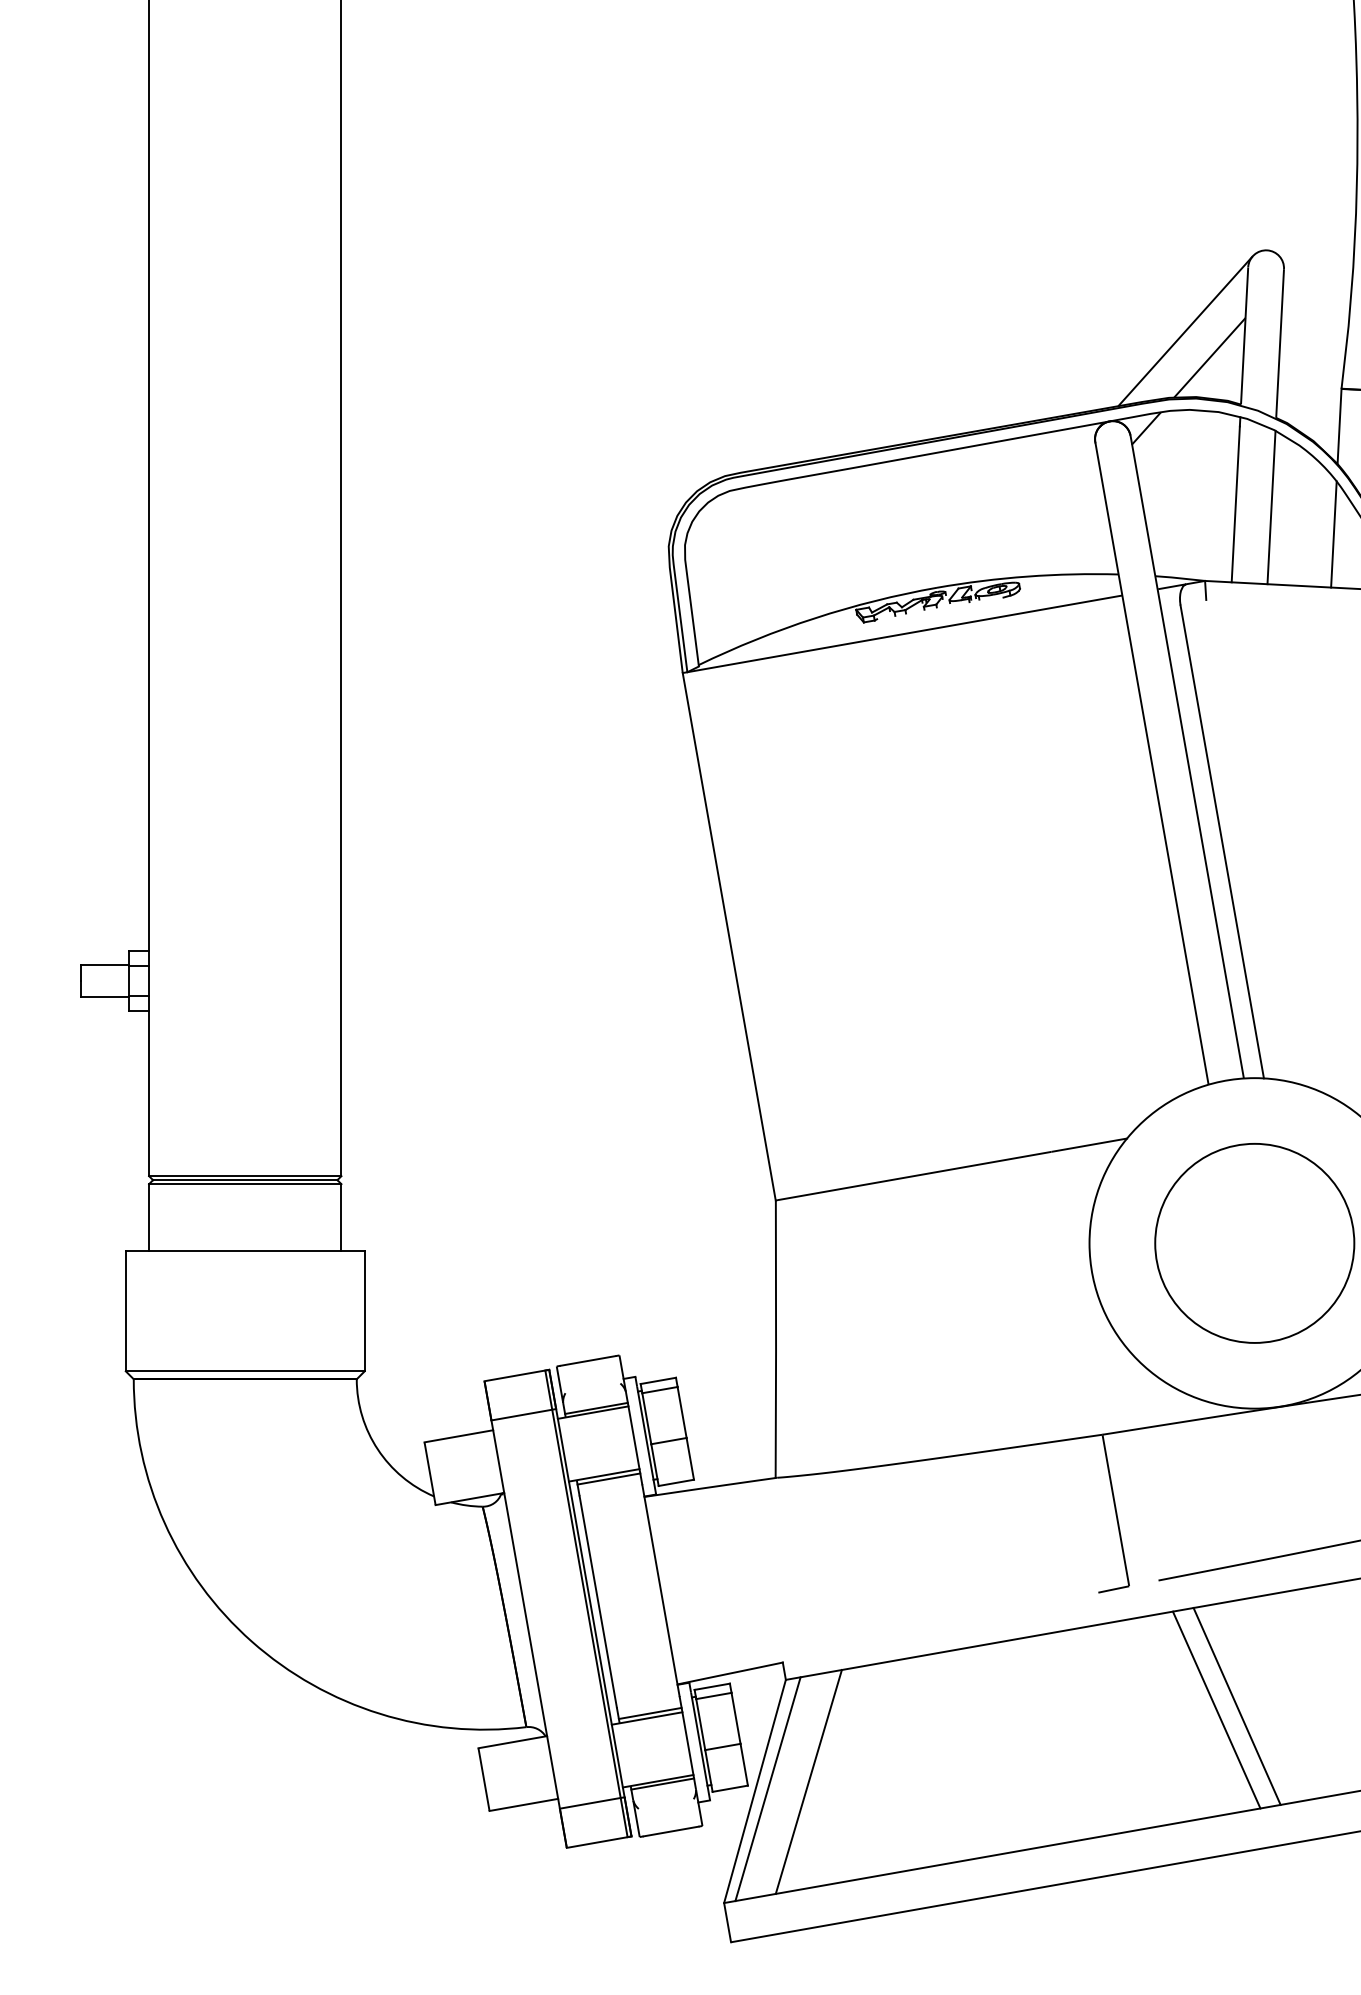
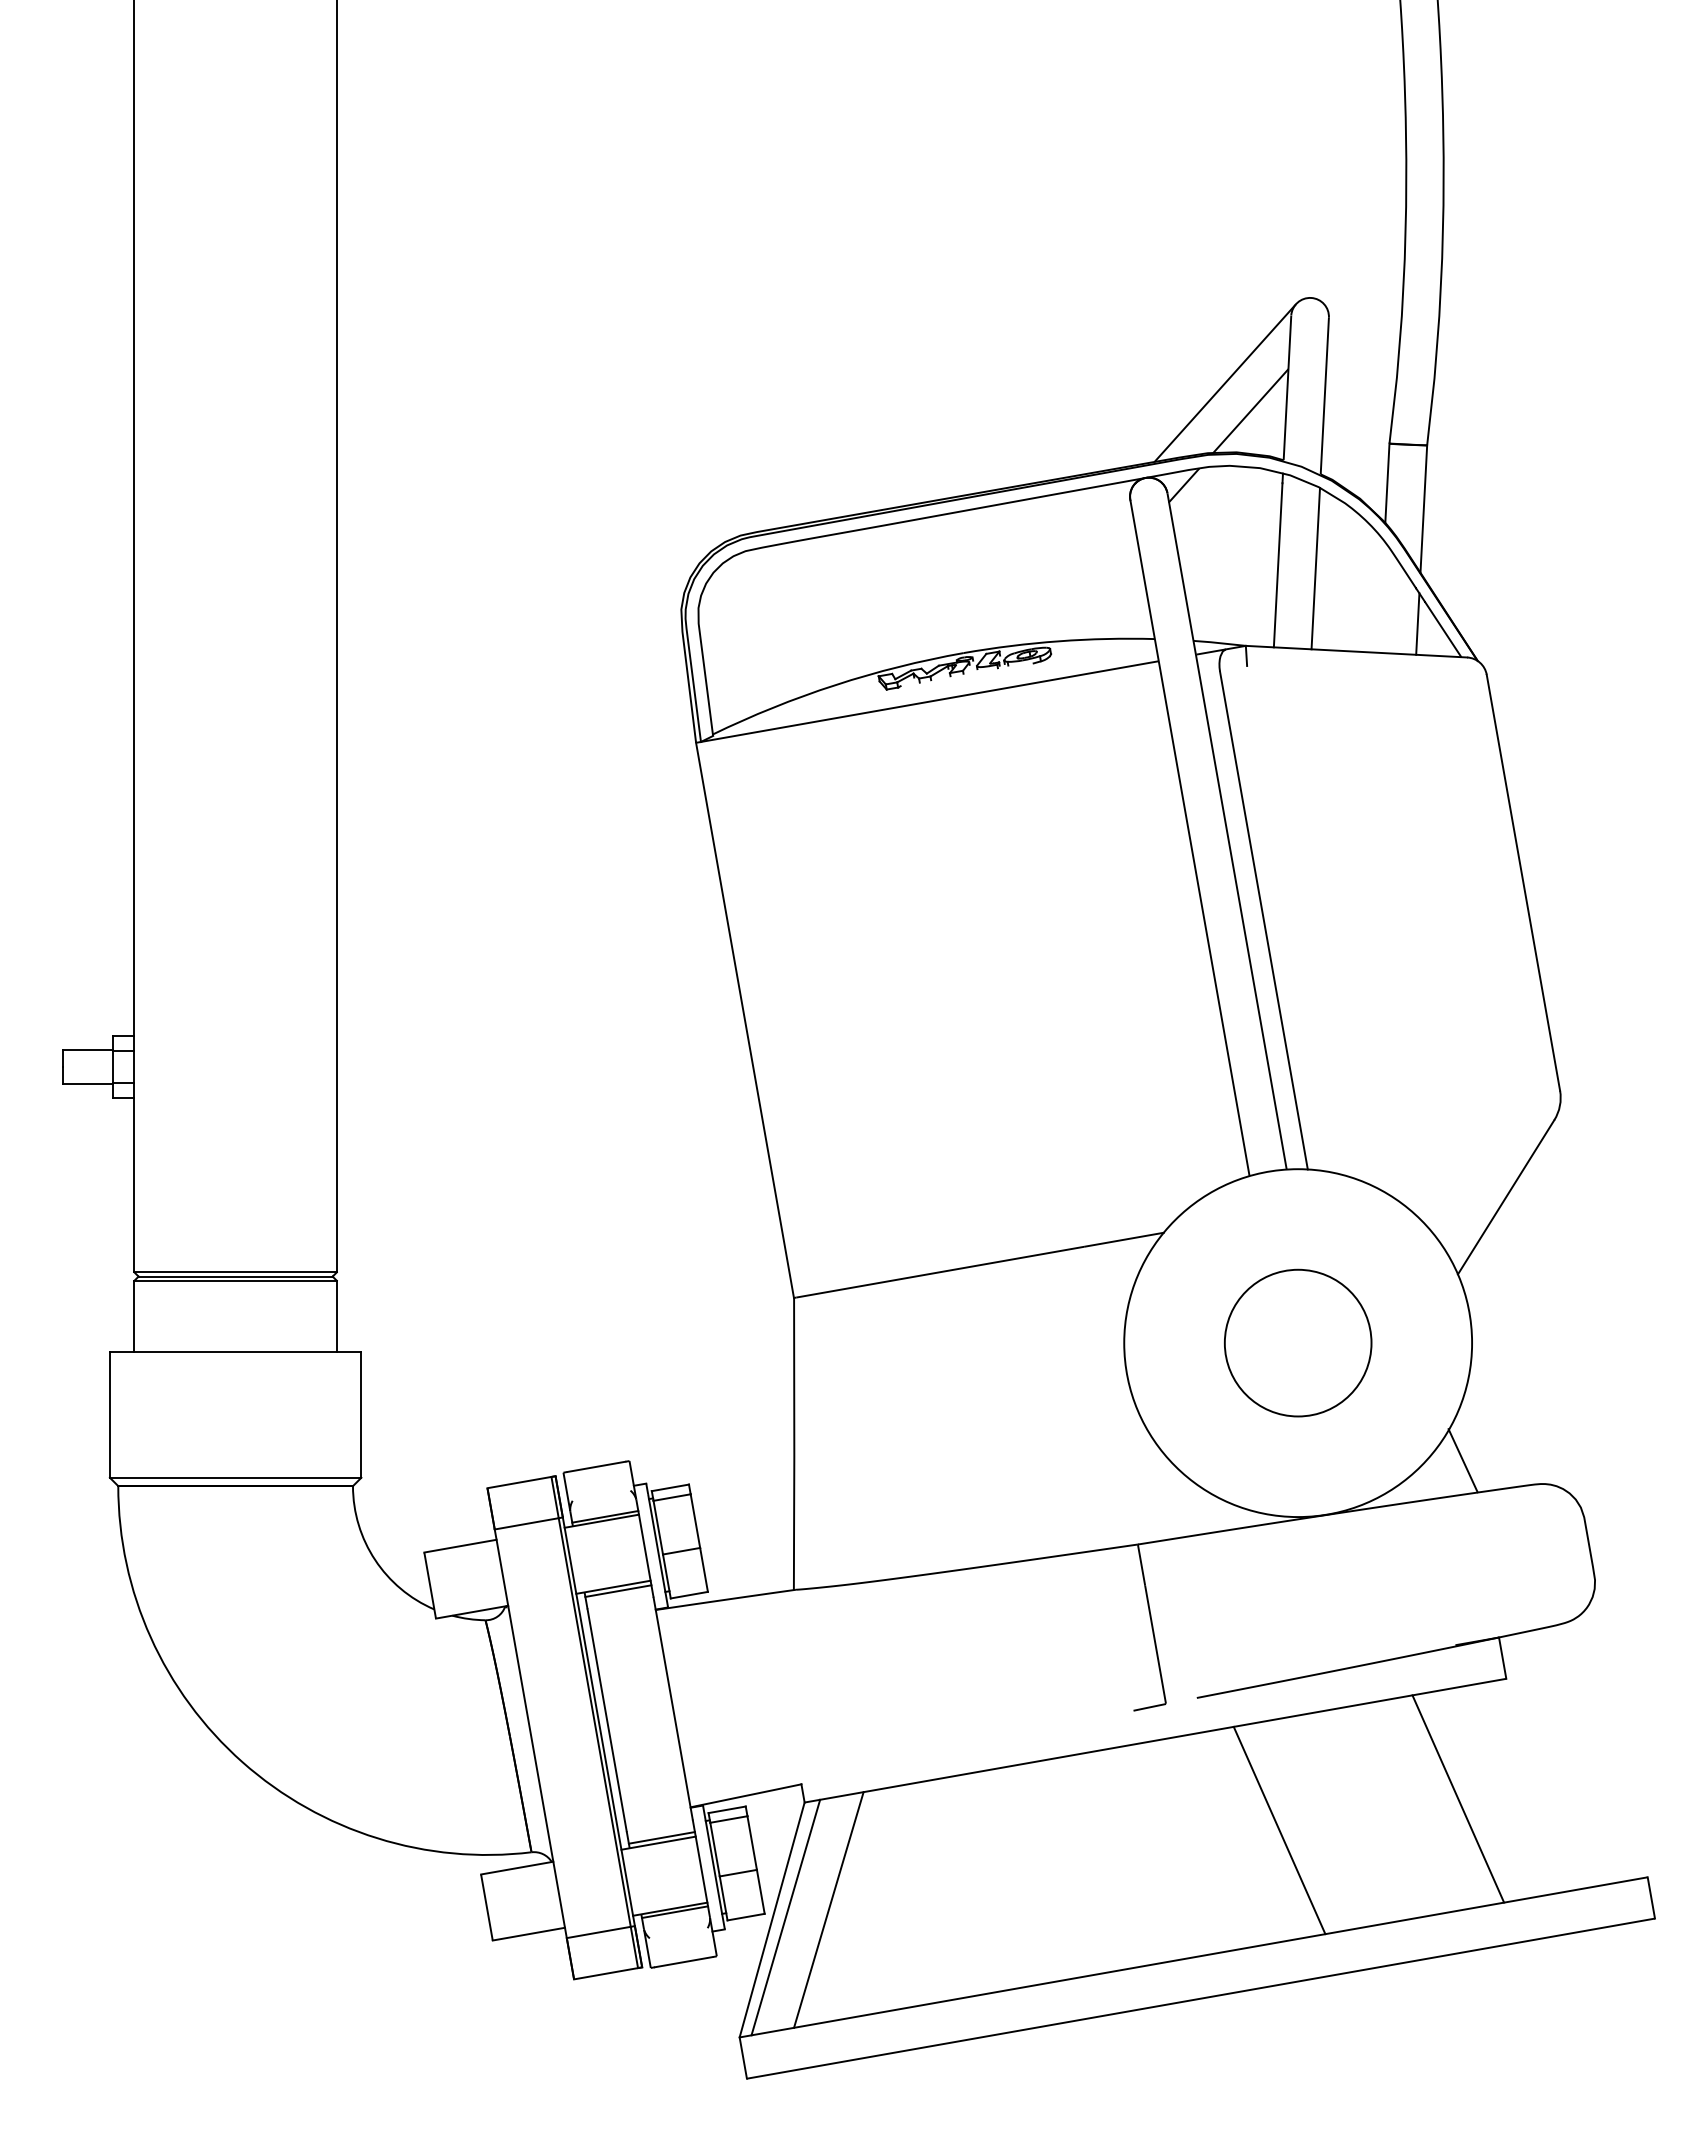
line: (1333, 534) -> (1381, 596), removed
circle: (1254, 1242) -> (1297, 1342), size x0.7
line: (1217, 1709) -> (1258, 1833), removed

